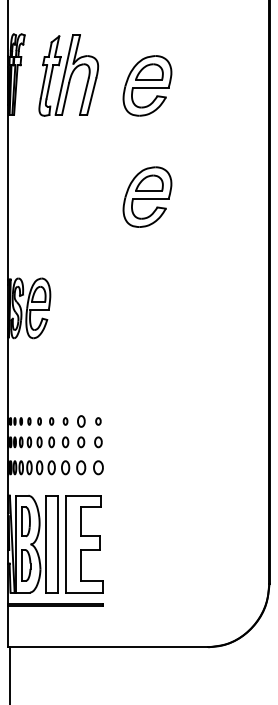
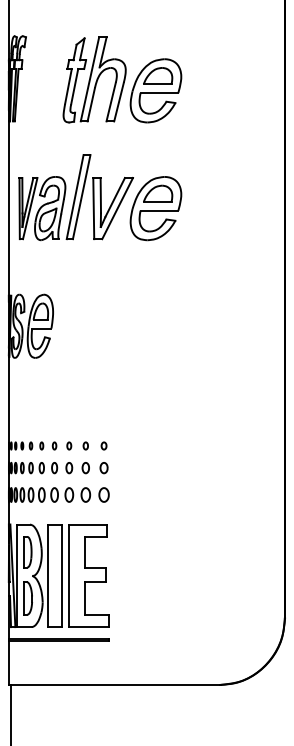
part: (68, 75) -> (94, 79), moved
part: (71, 186) -> (75, 197), added
part: (80, 420) -> (85, 445), size x0.62

